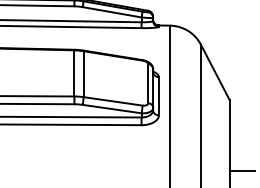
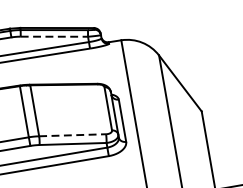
line: (112, 12) -> (54, 36), solid -> dashed
line: (113, 101) -> (73, 135), solid -> dashed

